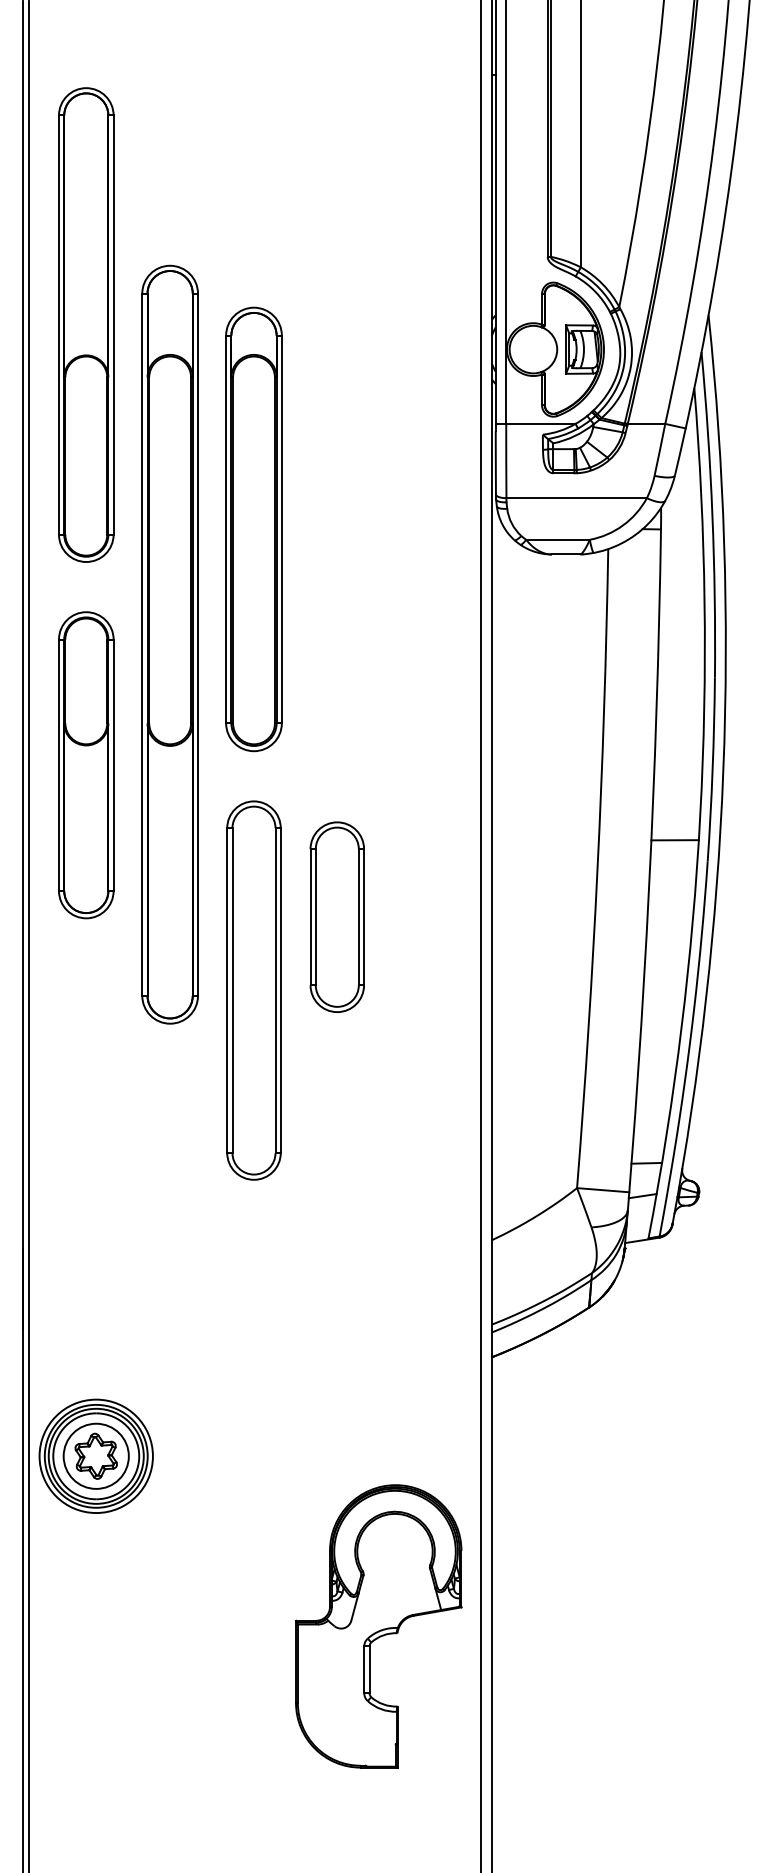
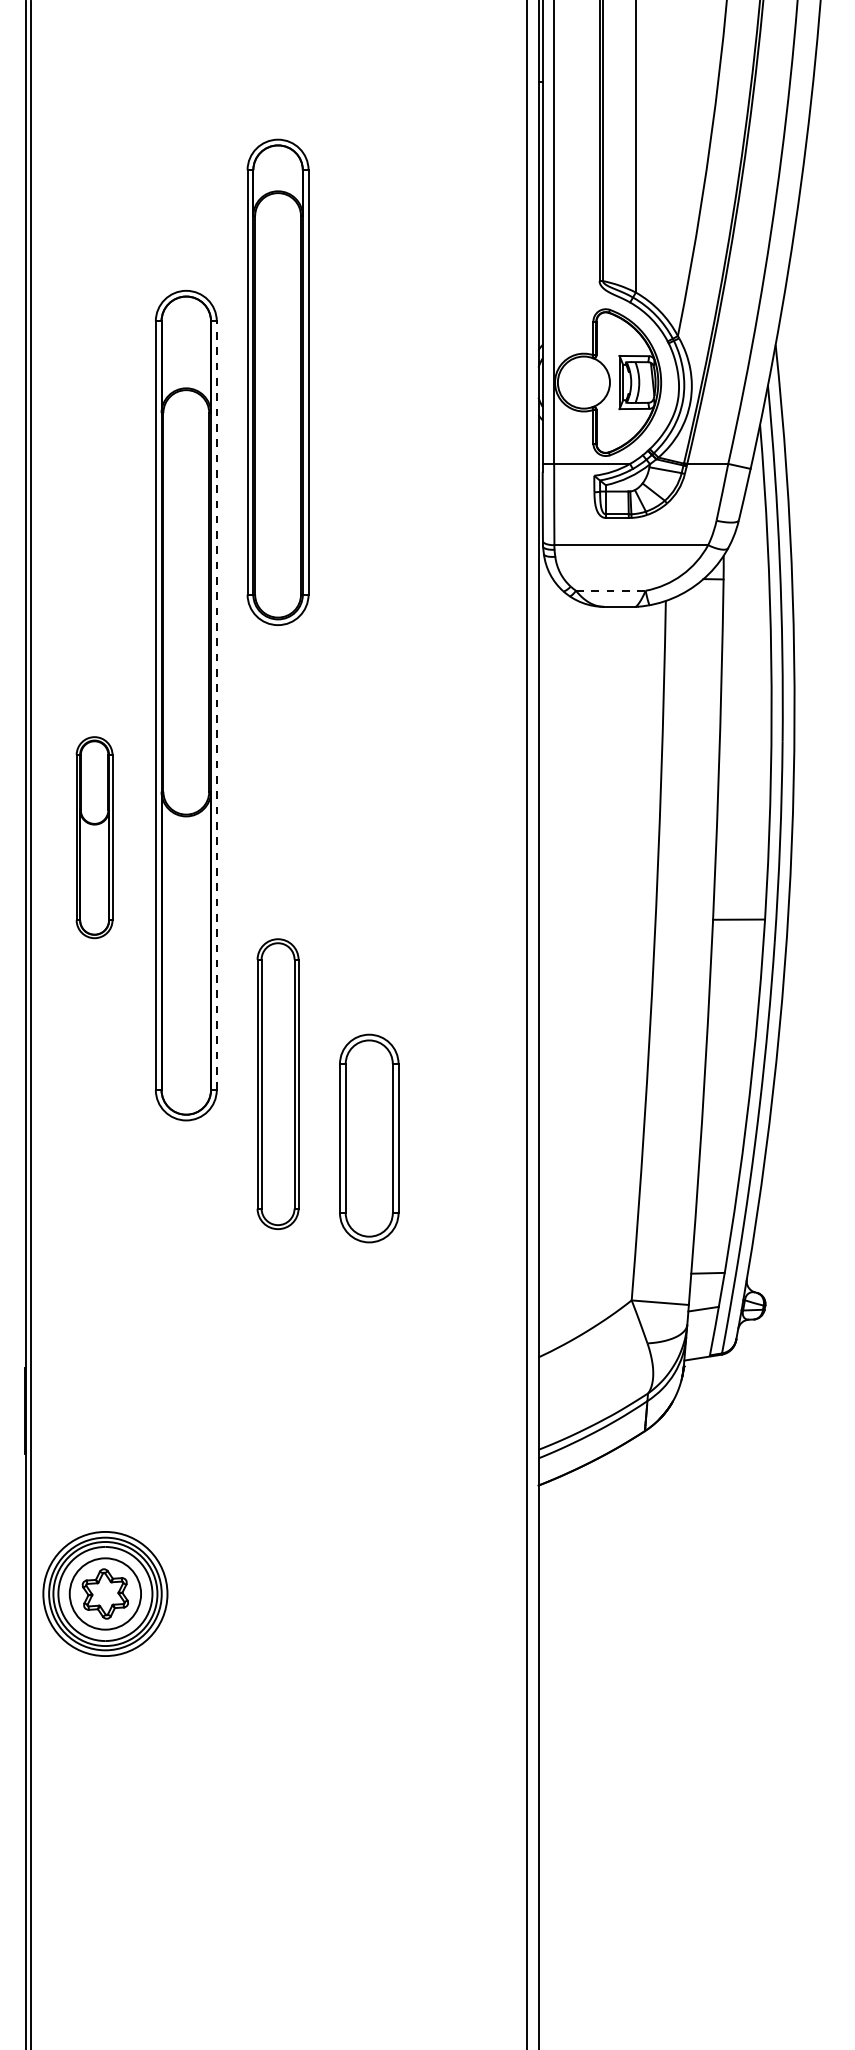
part: (86, 324) -> (94, 355), removed
part: (253, 529) -> (277, 382), moved
line: (557, 539) -> (610, 590), solid -> dashed
line: (198, 644) -> (217, 705), solid -> dashed
part: (86, 765) -> (94, 837), size x0.6
part: (336, 916) -> (368, 1137), moved
part: (253, 990) -> (277, 1084), size x0.7
part: (378, 1626) -> (414, 1780), removed

